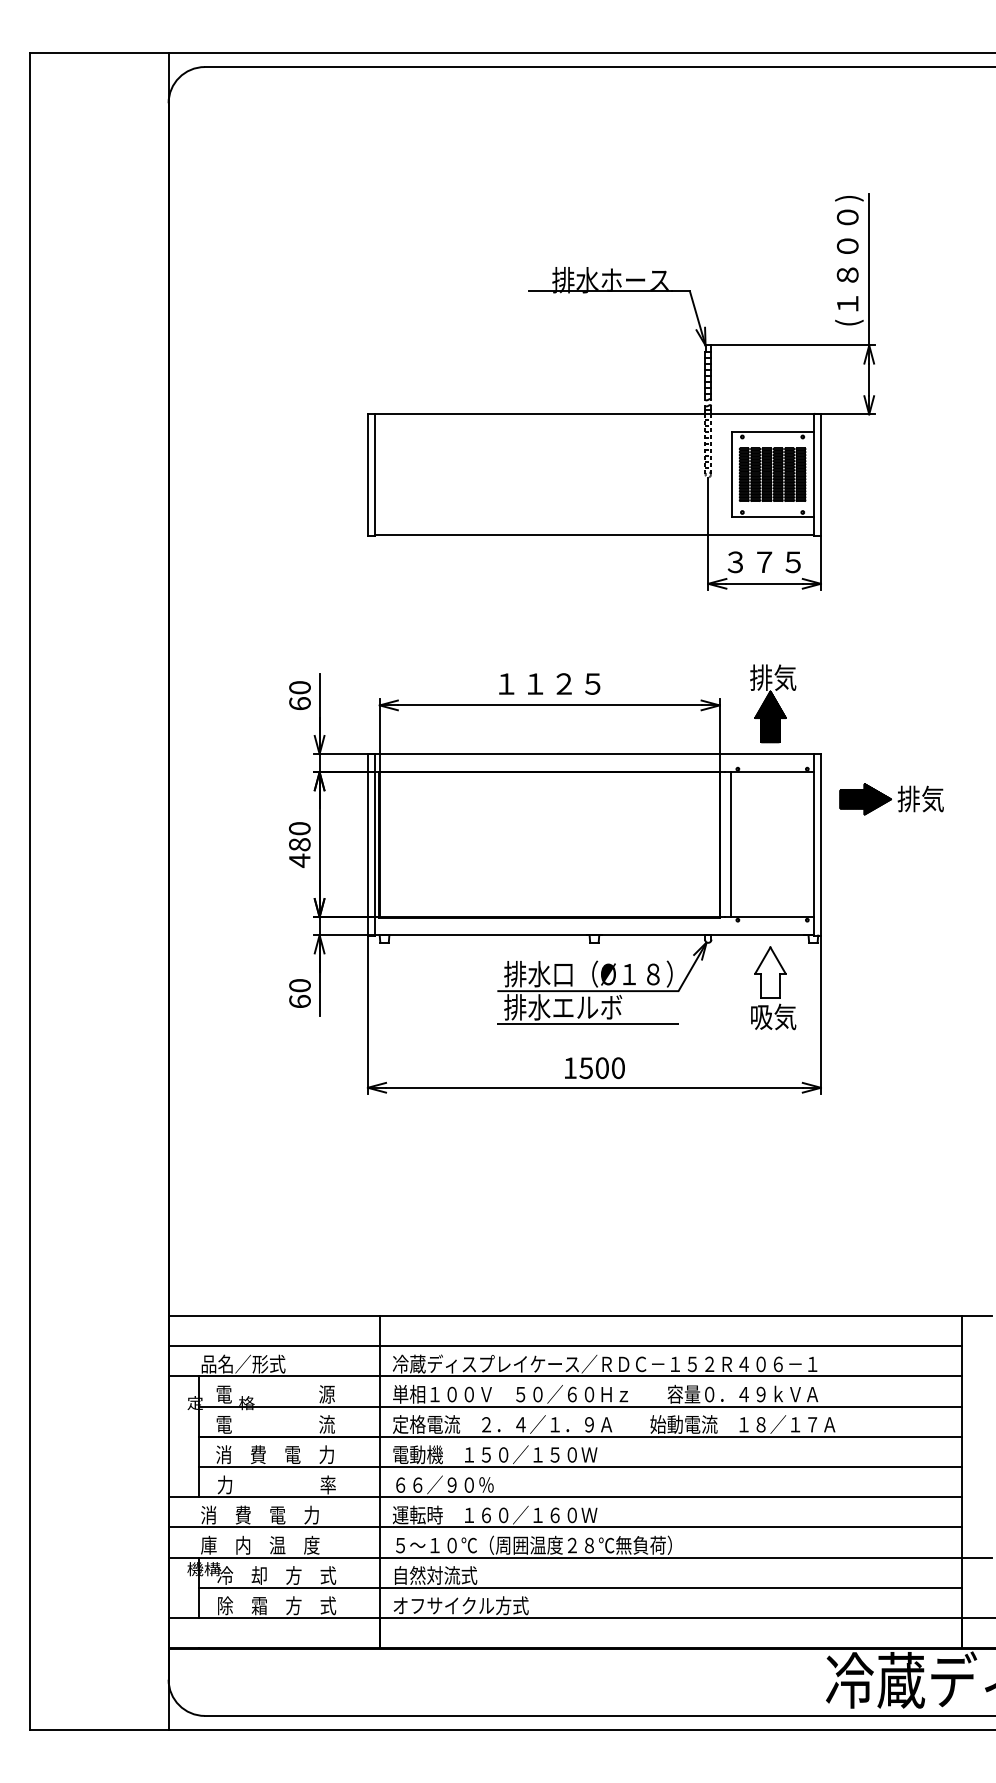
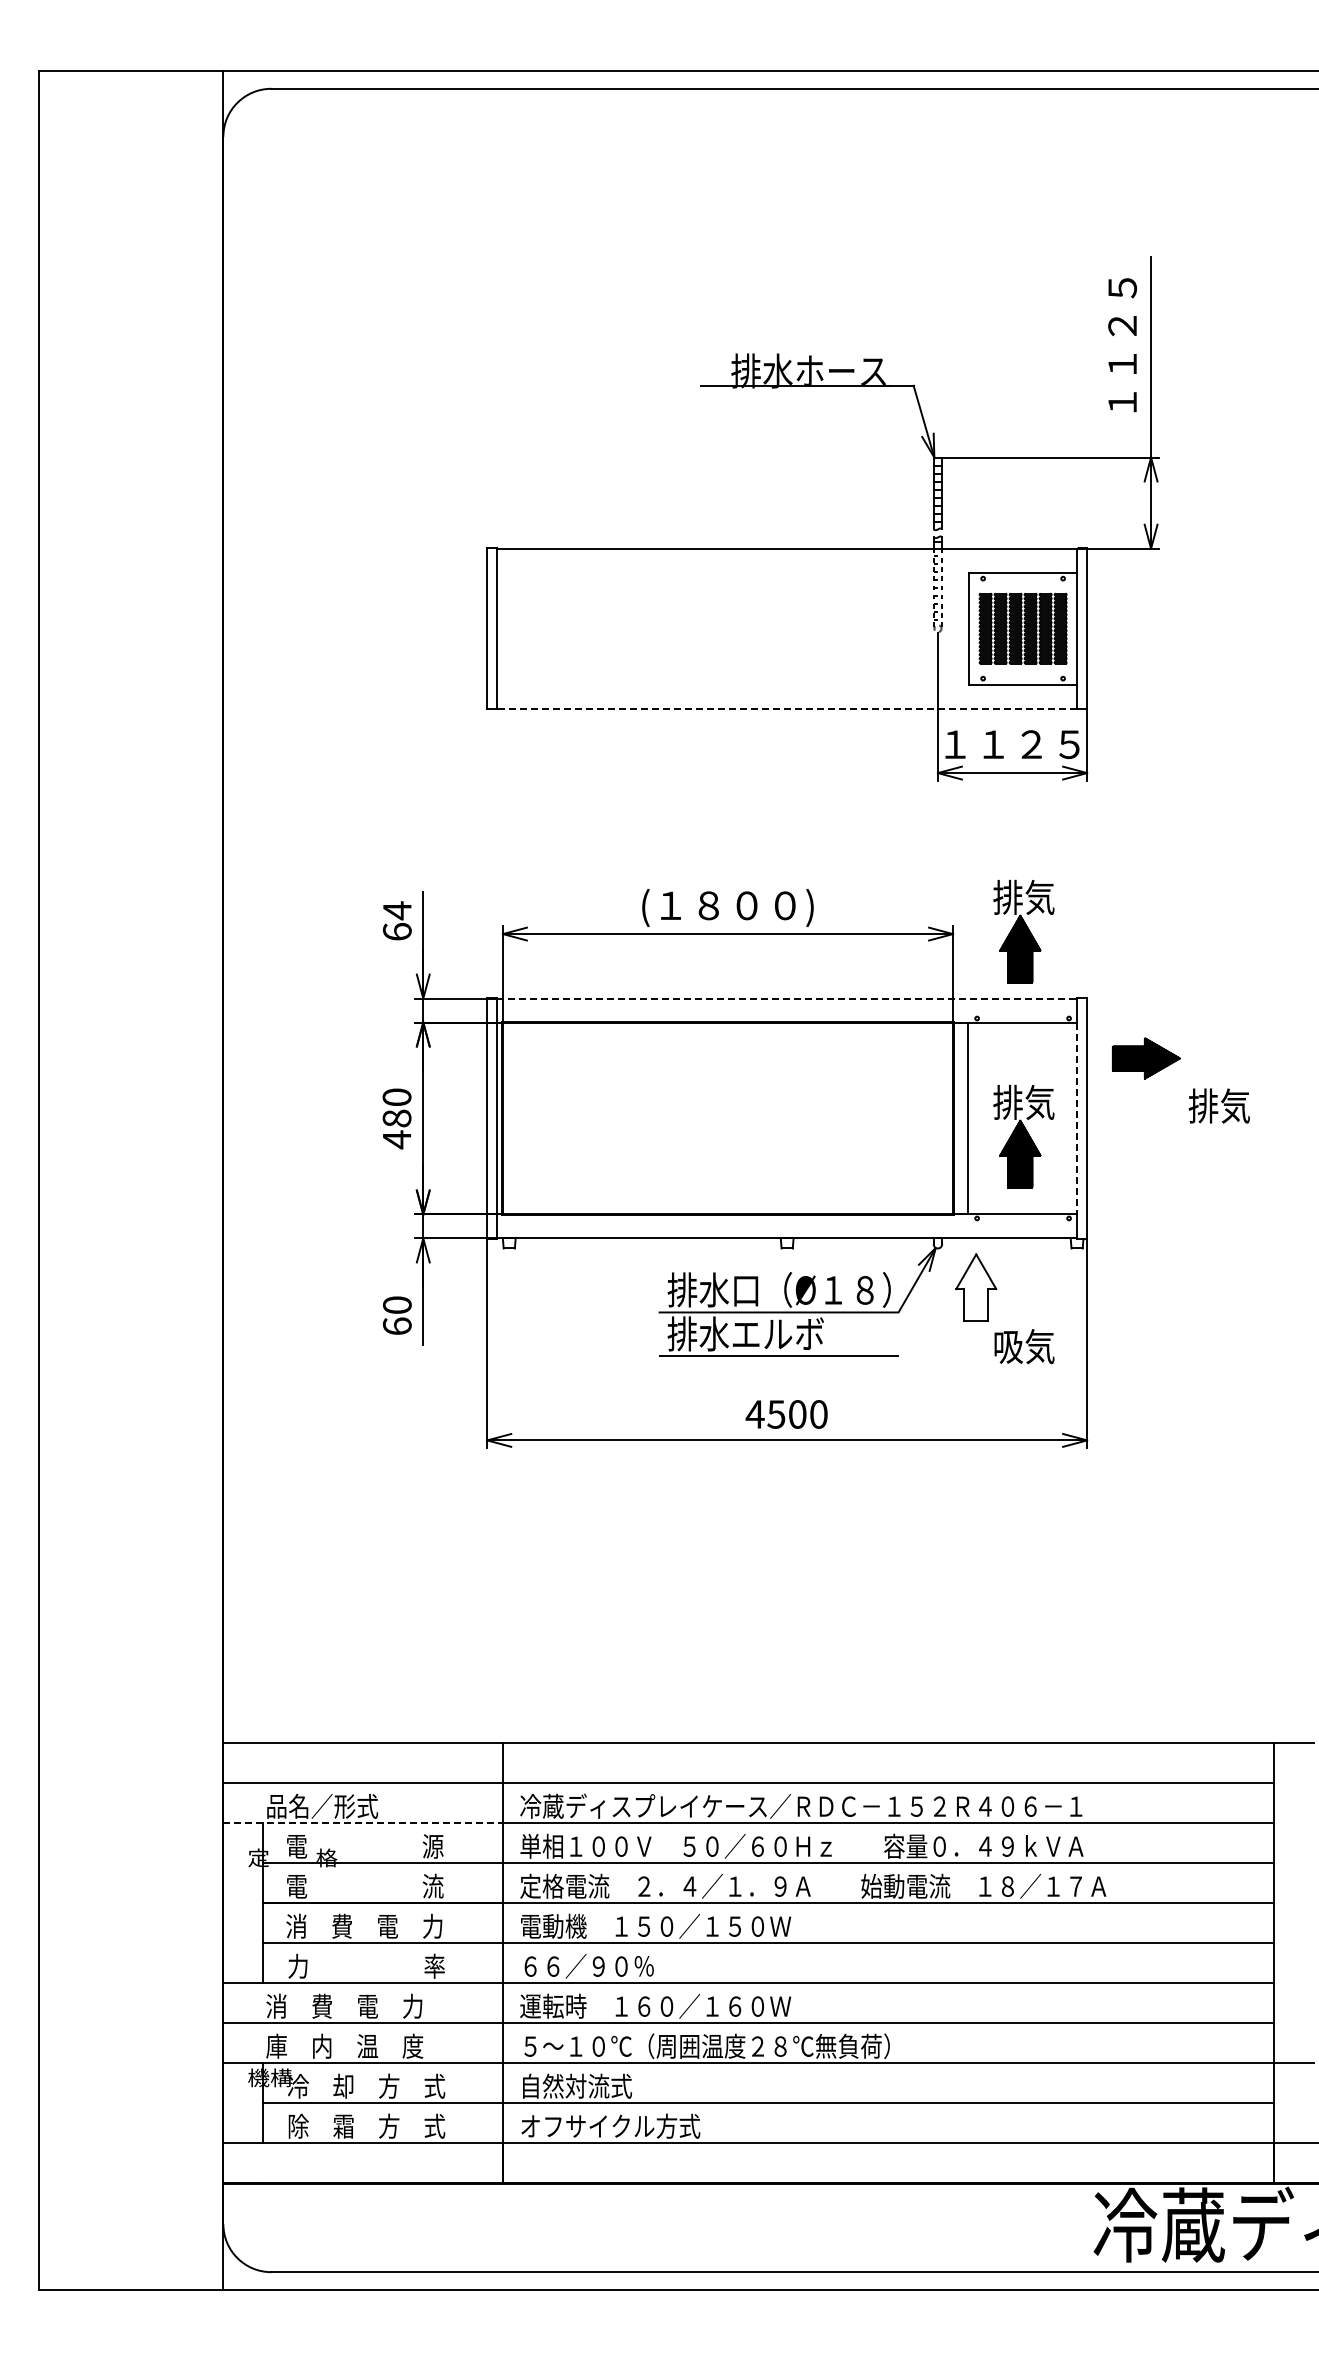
text: (849, 260) -> (1124, 344), (１８００) -> １１２５
line: (593, 535) -> (786, 708), solid -> dashed
text: (764, 562) -> (1012, 744), ３７５ -> １１２５
text: (549, 685) -> (727, 907), １１２５ -> (１８００)
text: (300, 687) -> (397, 910), 60 -> 64
line: (594, 754) -> (787, 998), solid -> dashed
text: (920, 798) -> (1218, 1105), moved
line: (813, 844) -> (1077, 1118), solid -> dashed
part: (772, 858) -> (1023, 1136), added
part: (770, 972) -> (976, 1287), moved
text: (569, 1068) -> (754, 1414), 1500 -> 4500
line: (274, 1376) -> (363, 1822), solid -> dashed

